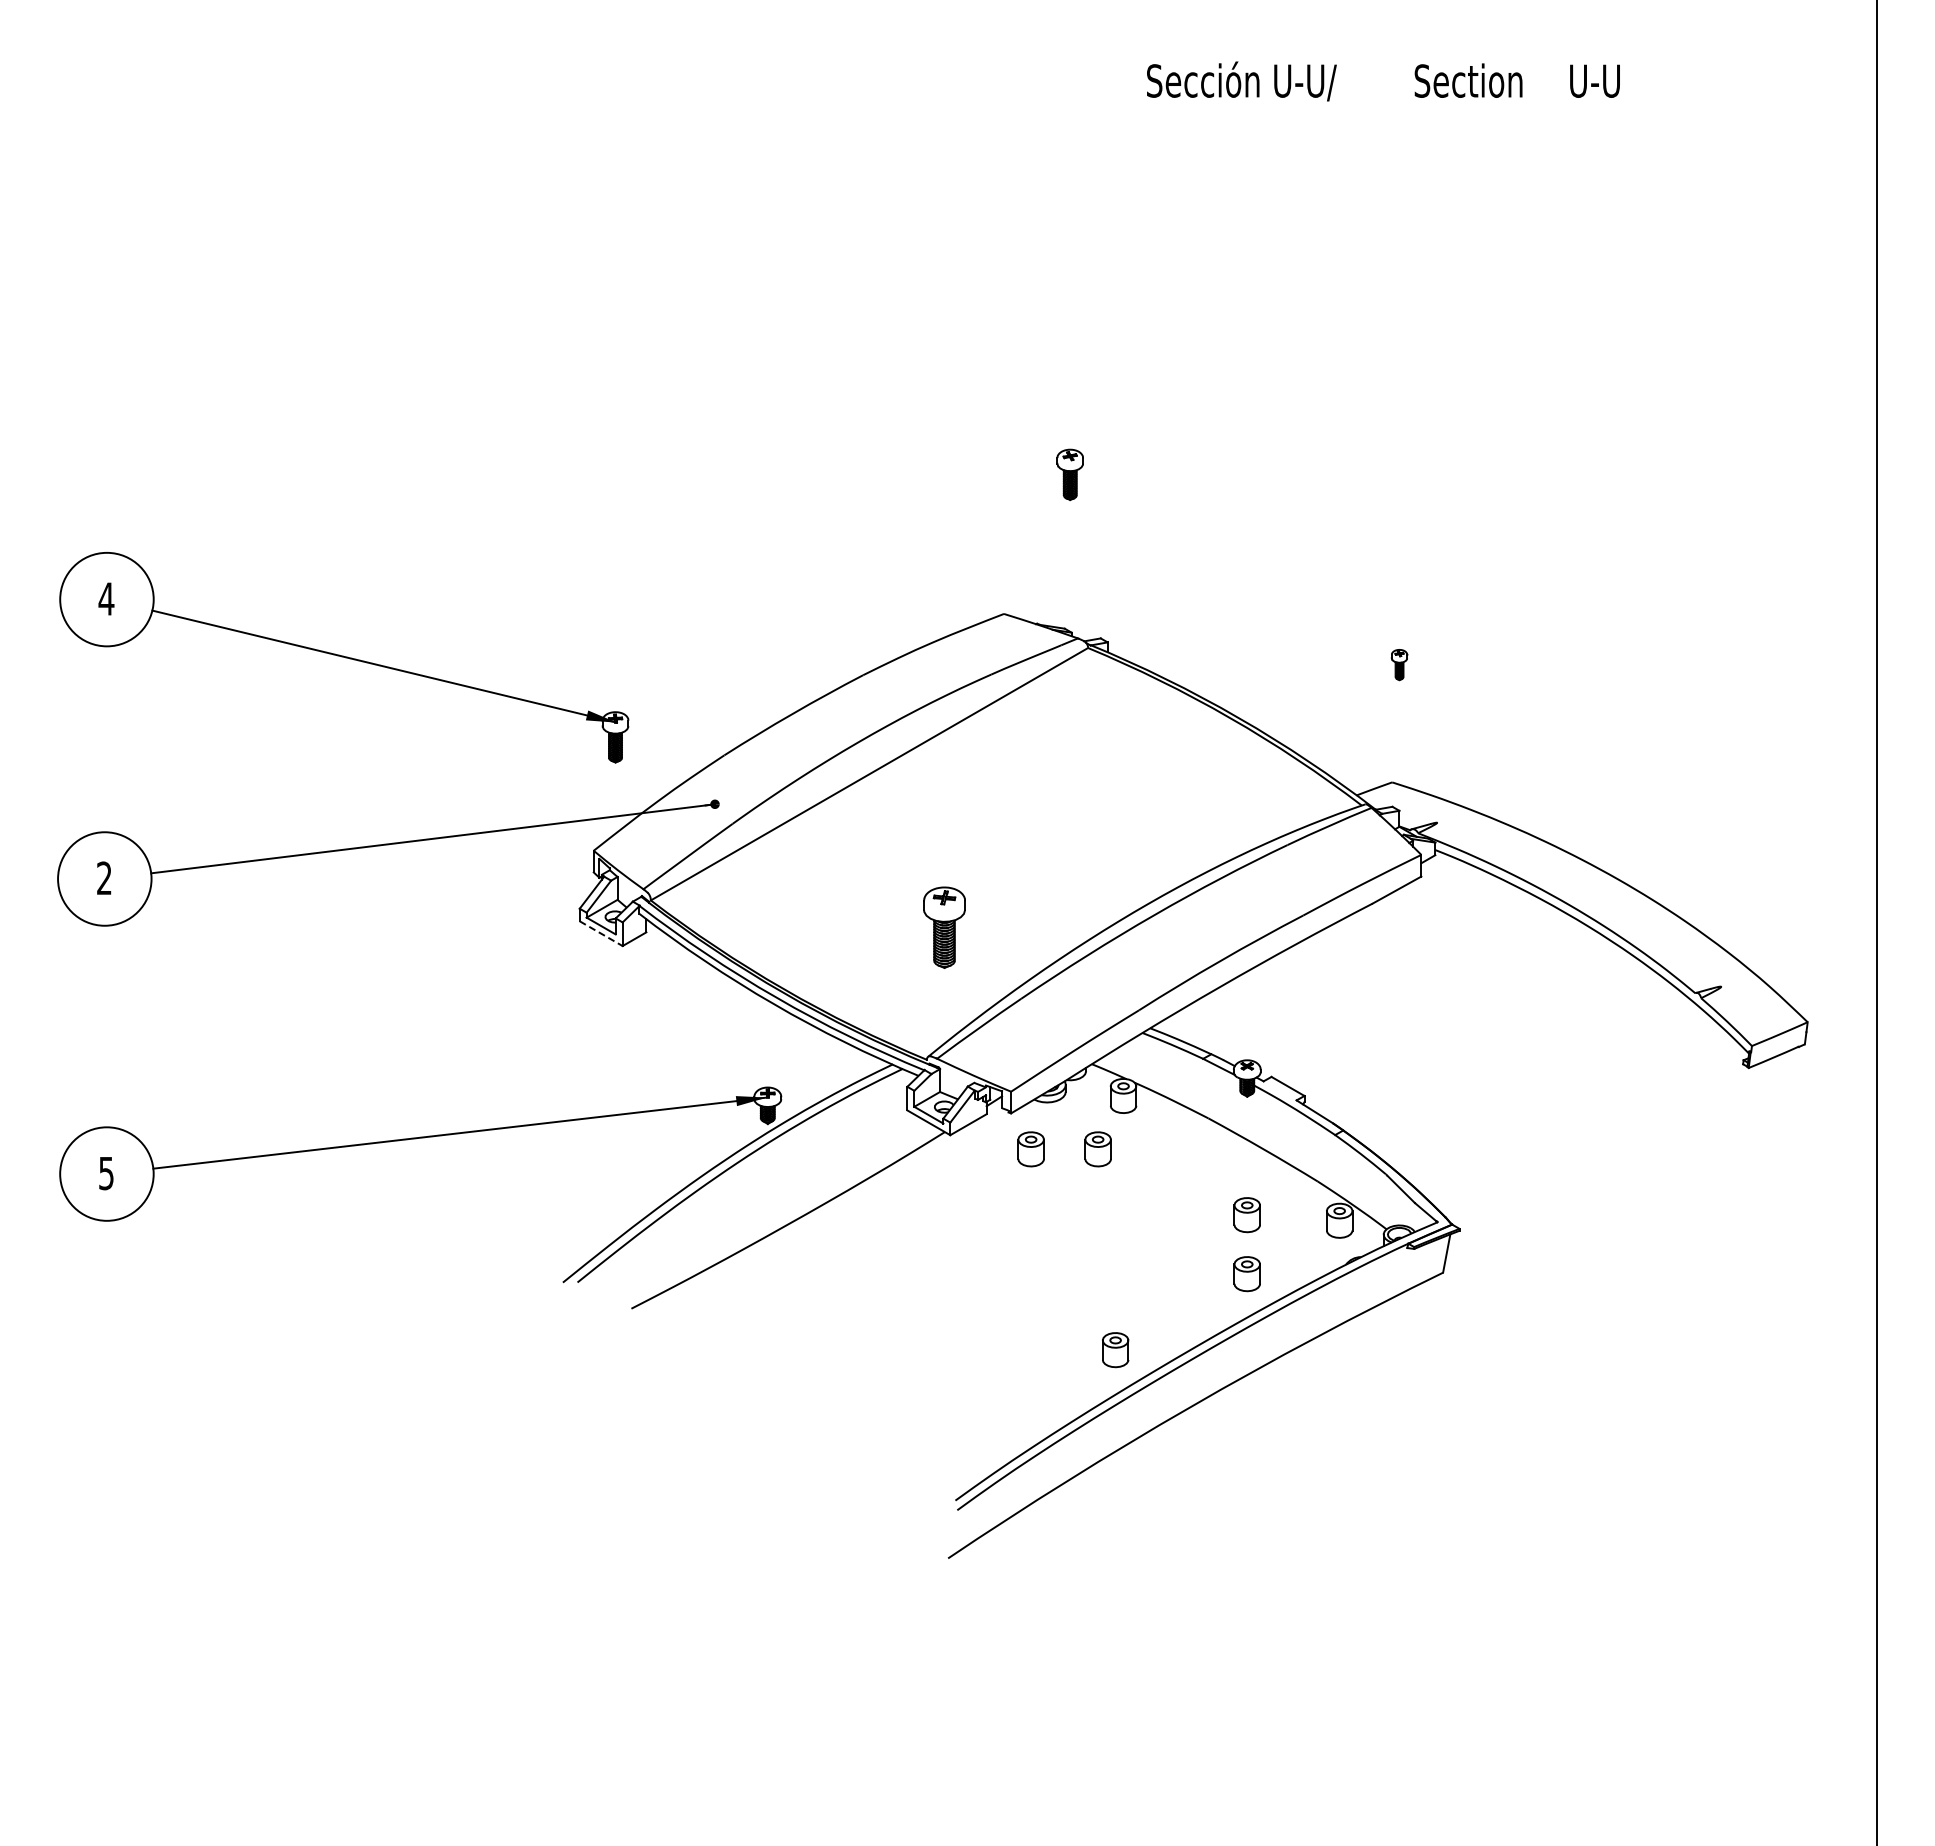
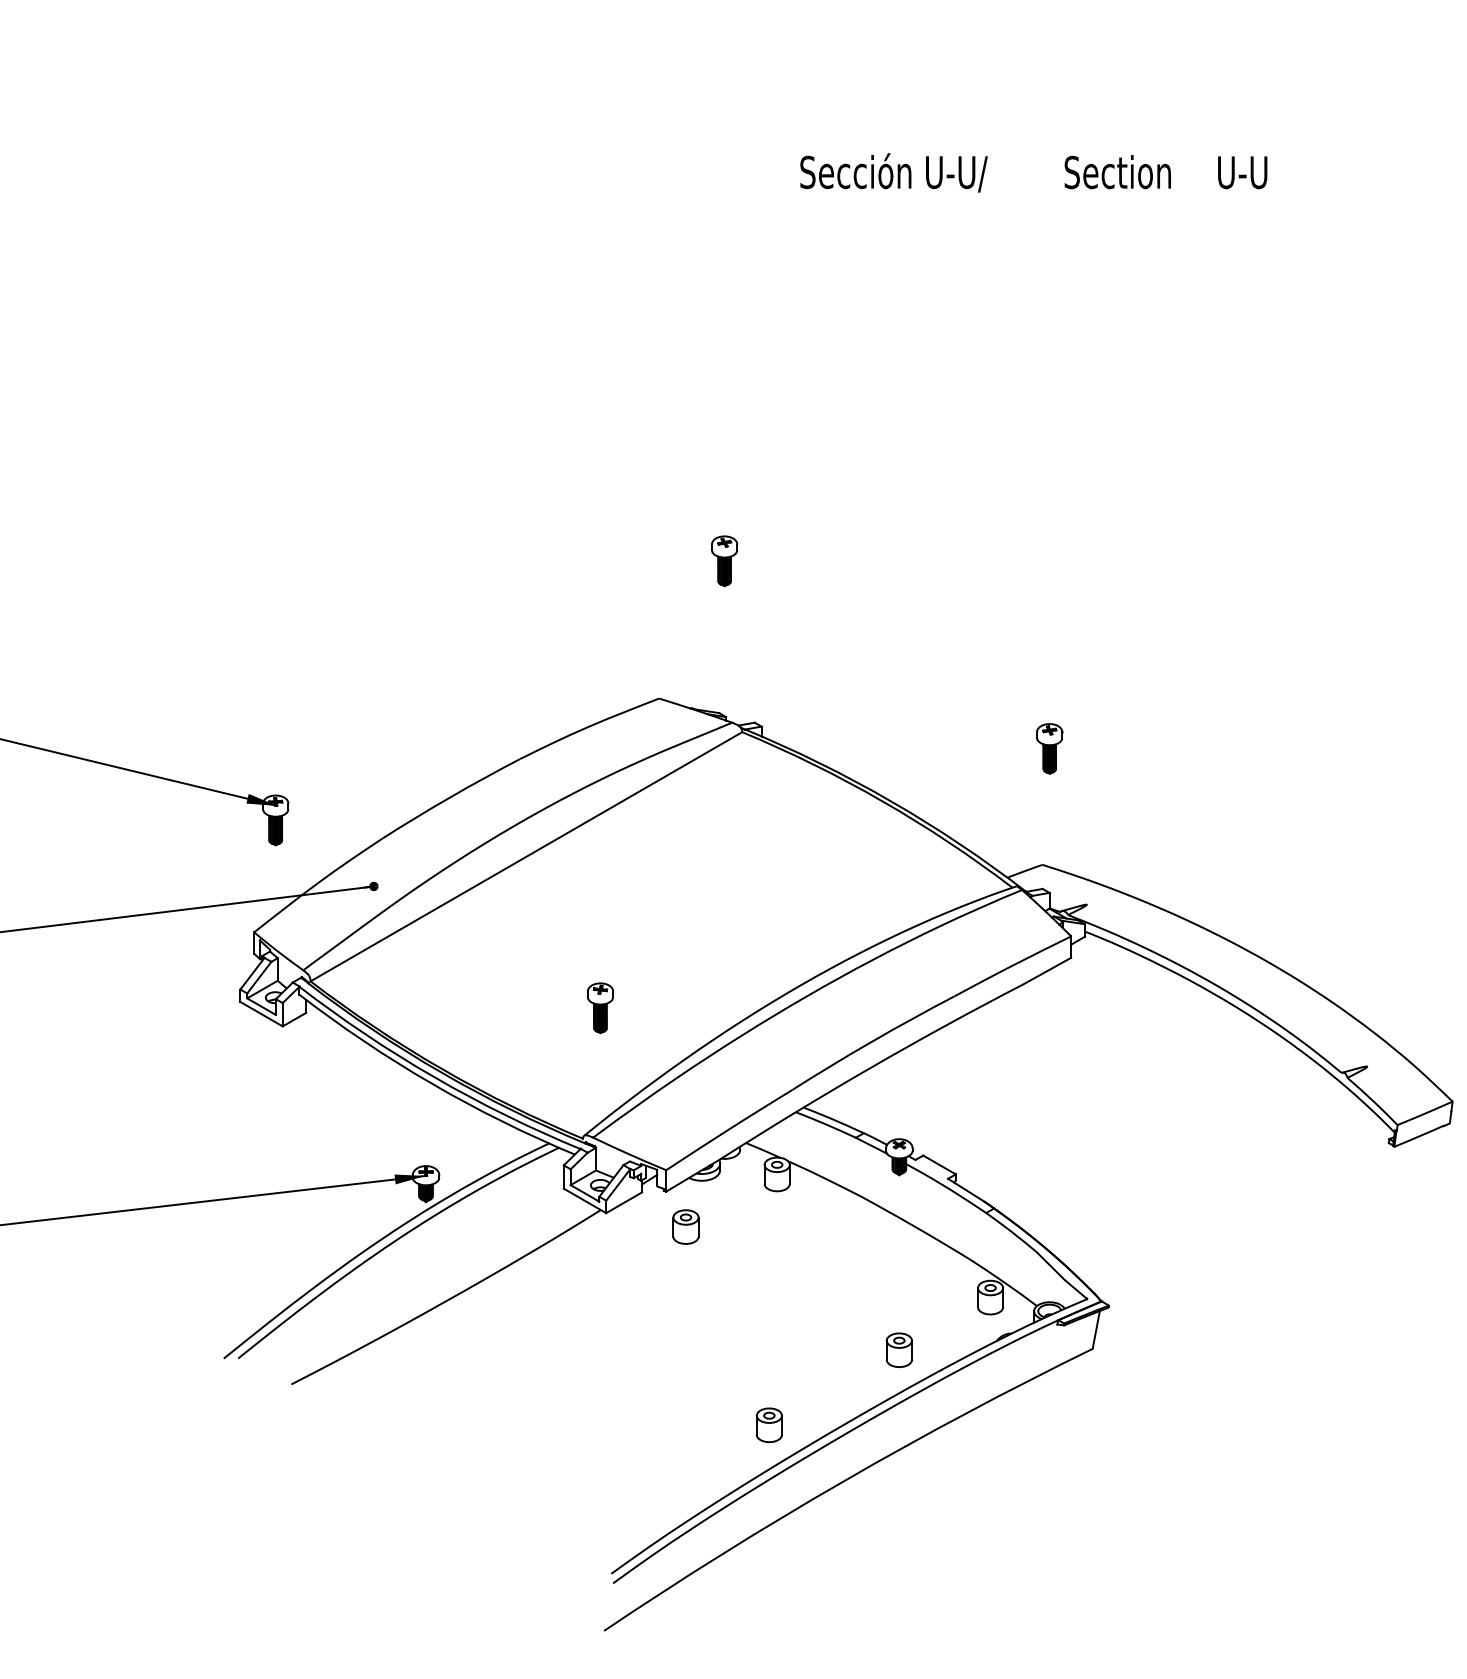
part: (1399, 664) -> (1049, 748), size x1.67
part: (944, 927) -> (600, 1008), size x0.62
line: (601, 933) -> (261, 1014), dashed -> solid
part: (1097, 1149) -> (751, 1227), removed
part: (1246, 1215) -> (898, 1292), removed

